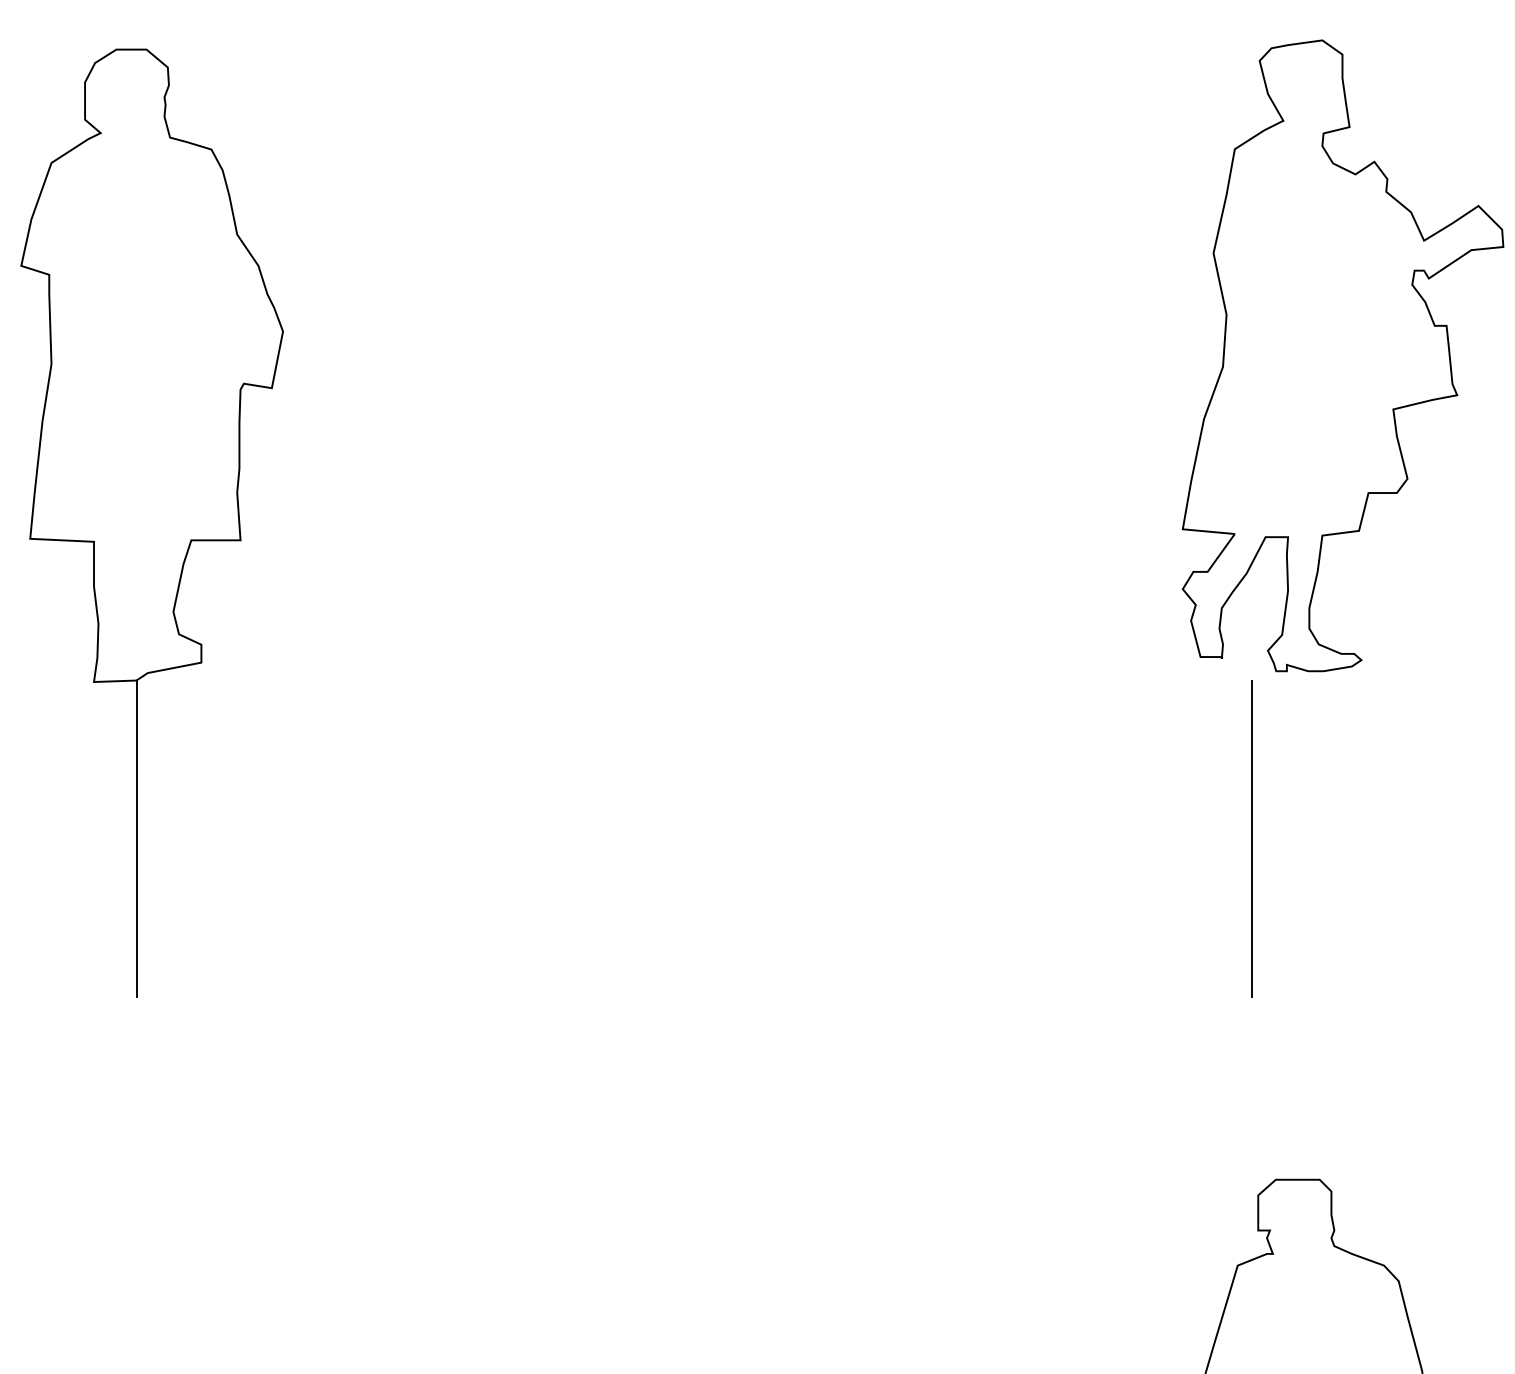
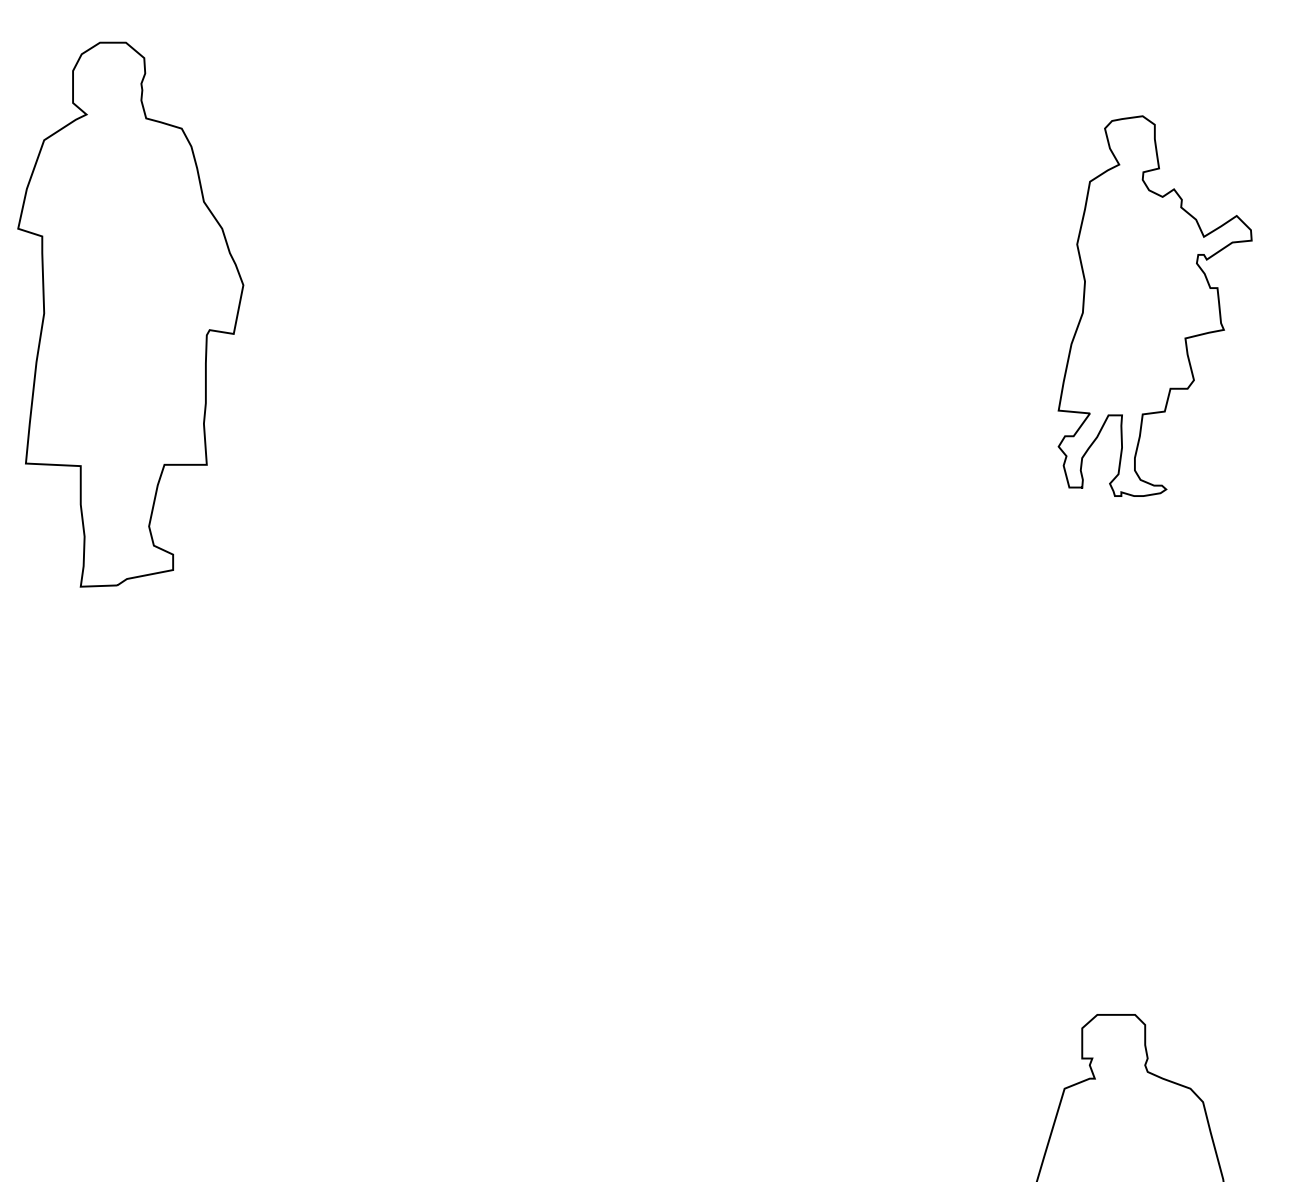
part: (1342, 355) -> (1154, 305), size x0.7
line: (136, 838) -> (117, 721), removed
line: (1252, 838) -> (1077, 721), removed

